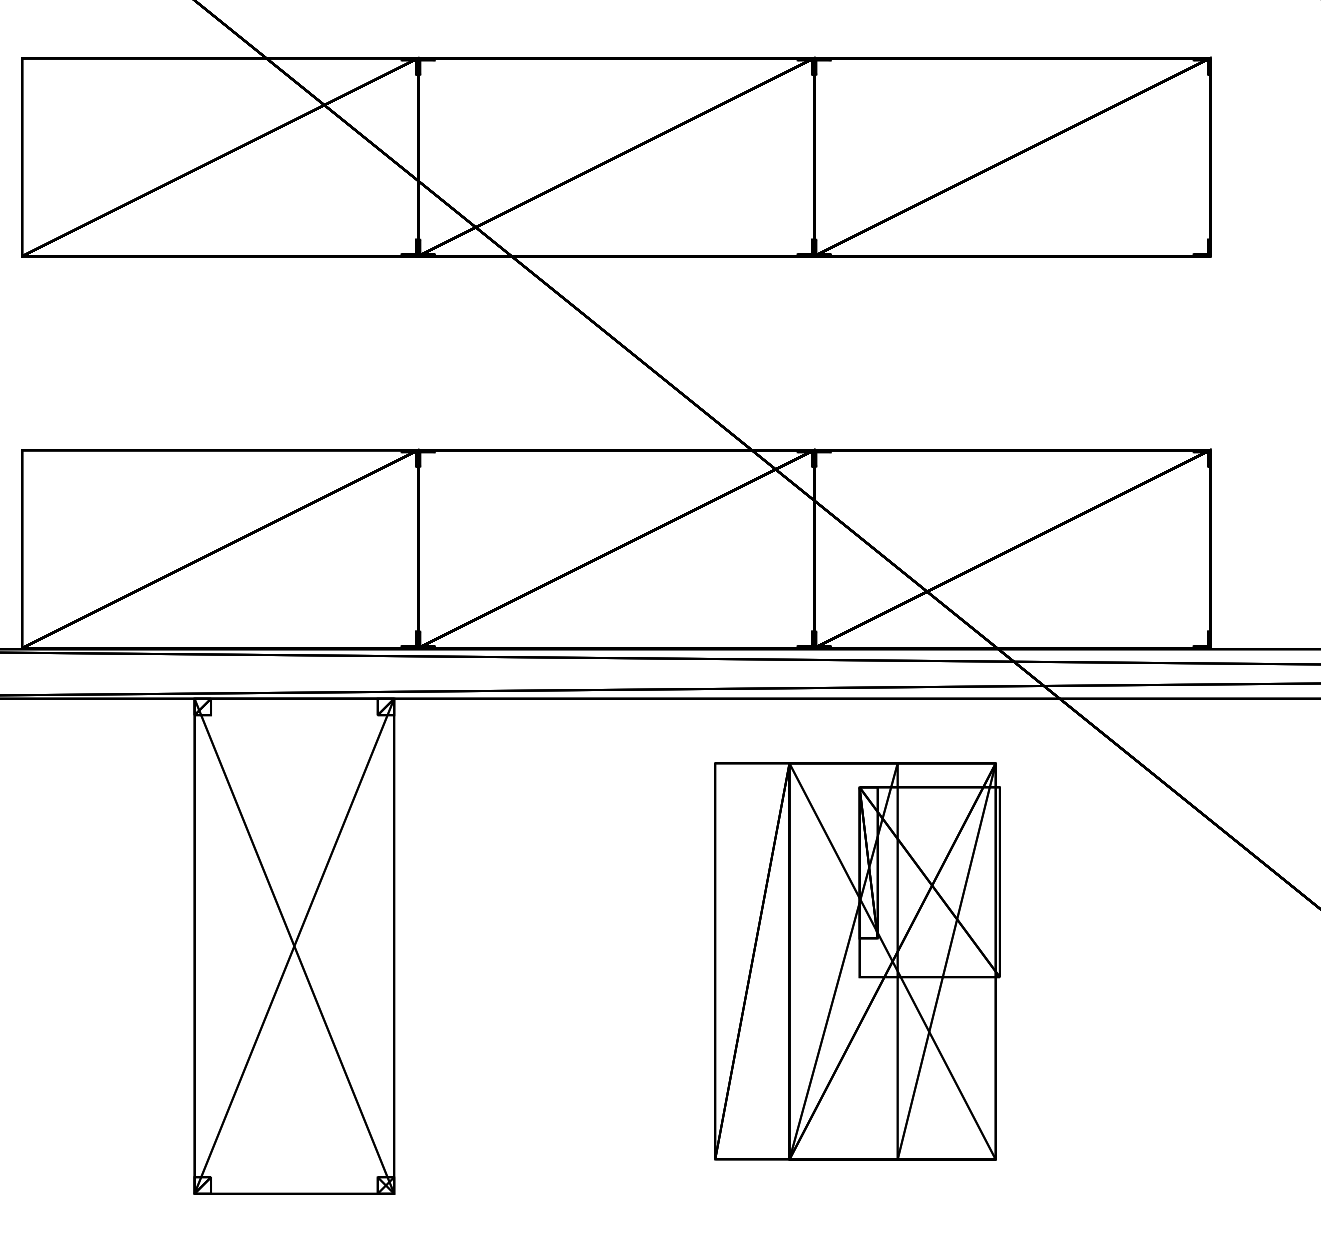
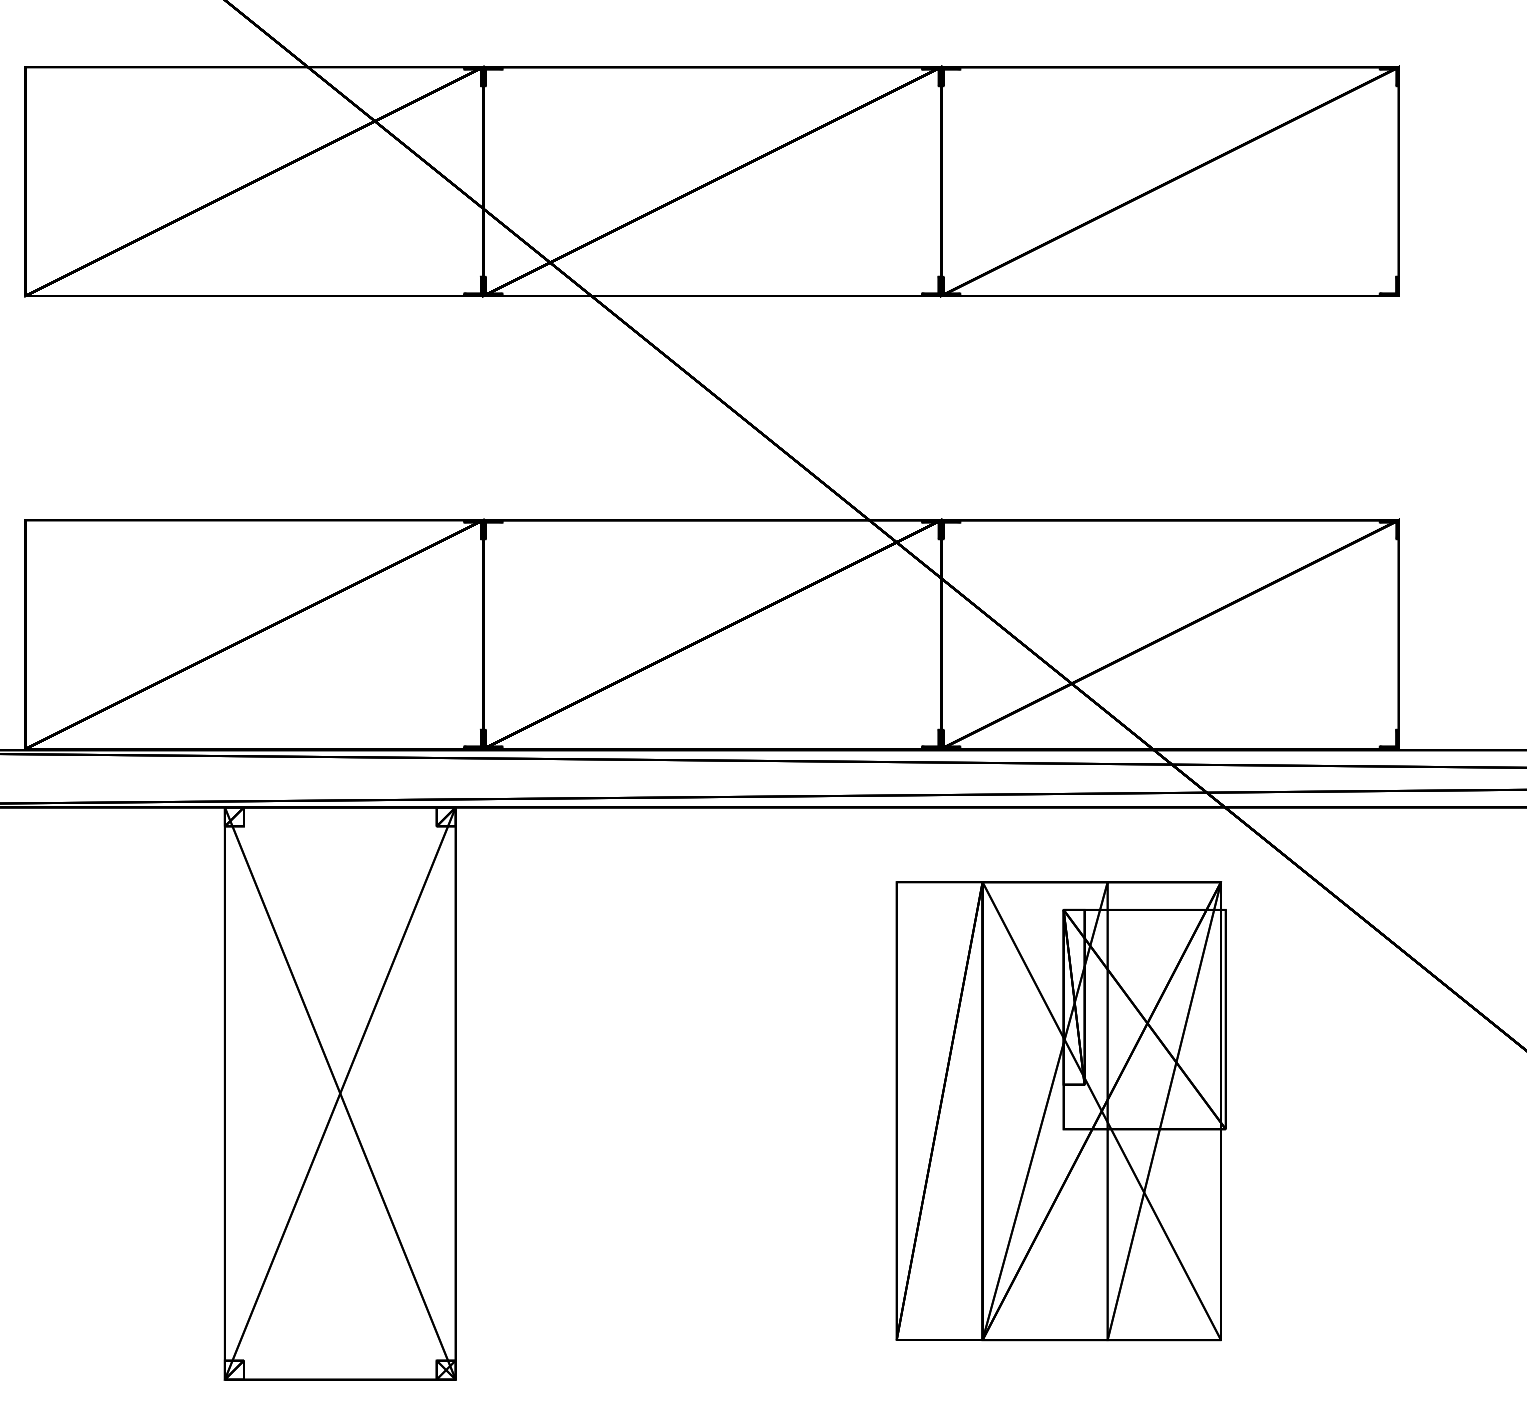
part: (856, 961) -> (1060, 1111), moved

